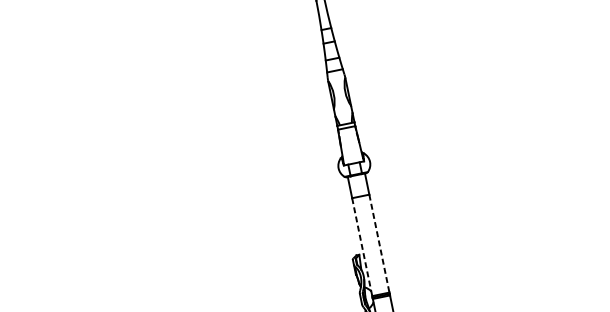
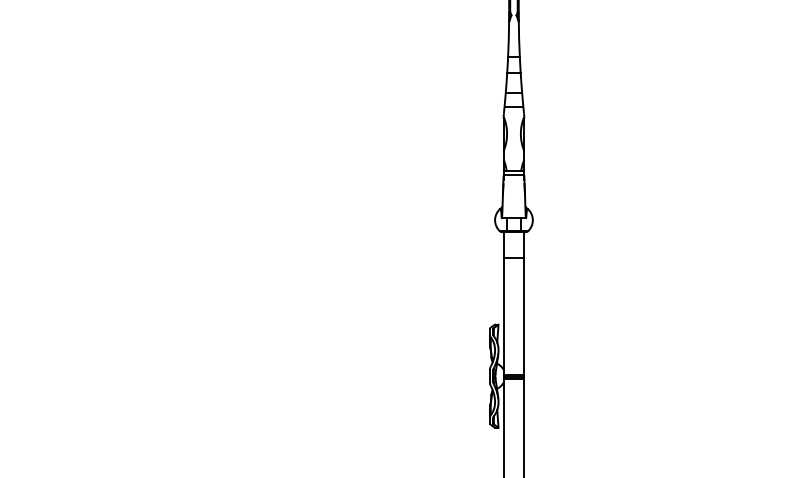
line: (379, 243) -> (524, 316), dashed -> solid
line: (362, 247) -> (503, 316), dashed -> solid

